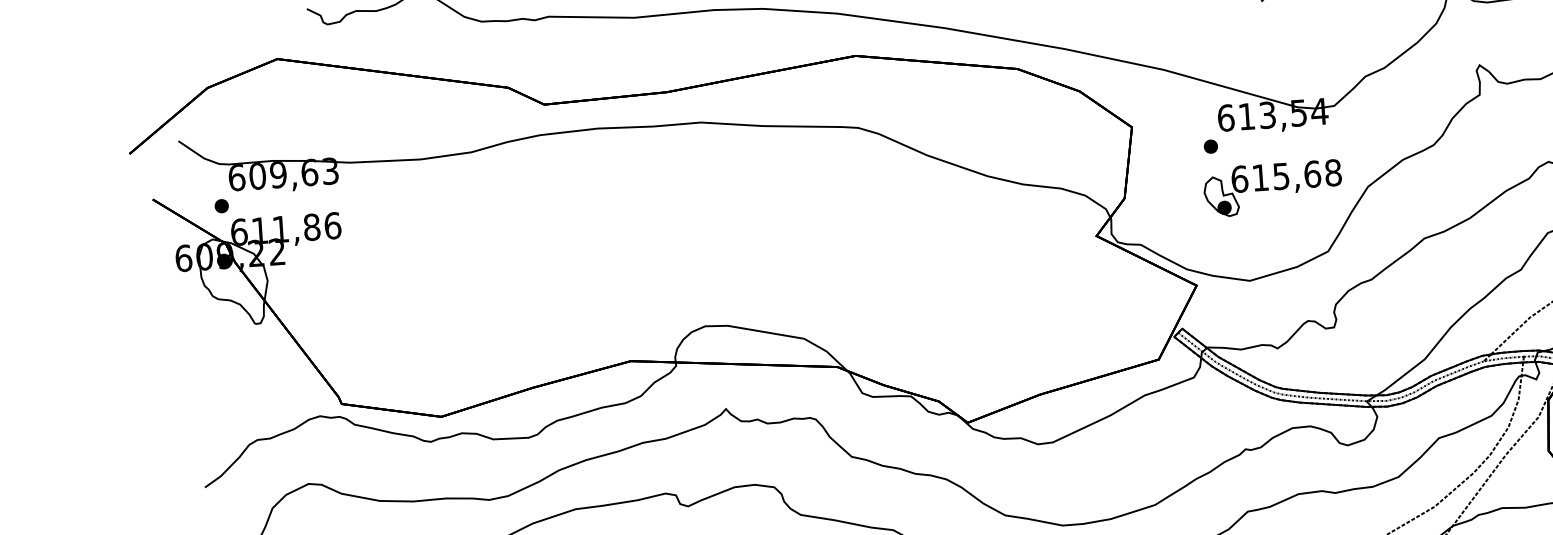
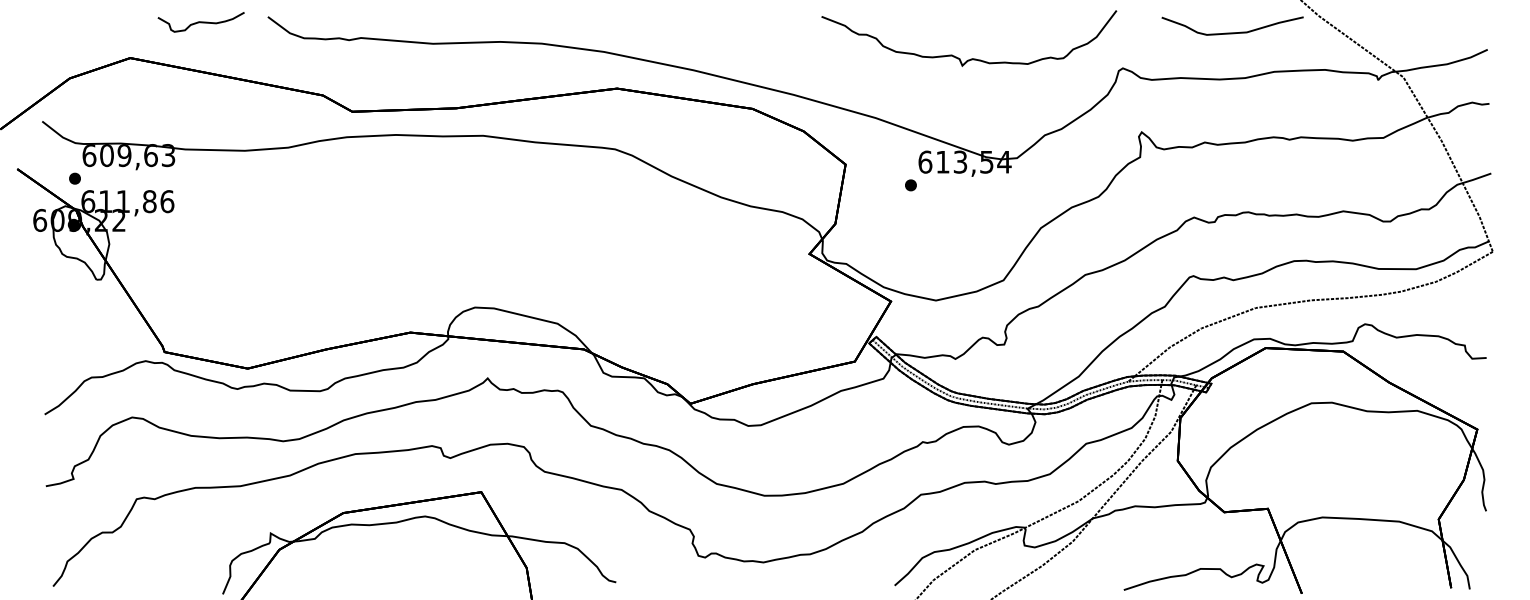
part: (1272, 187) -> (960, 223), removed

